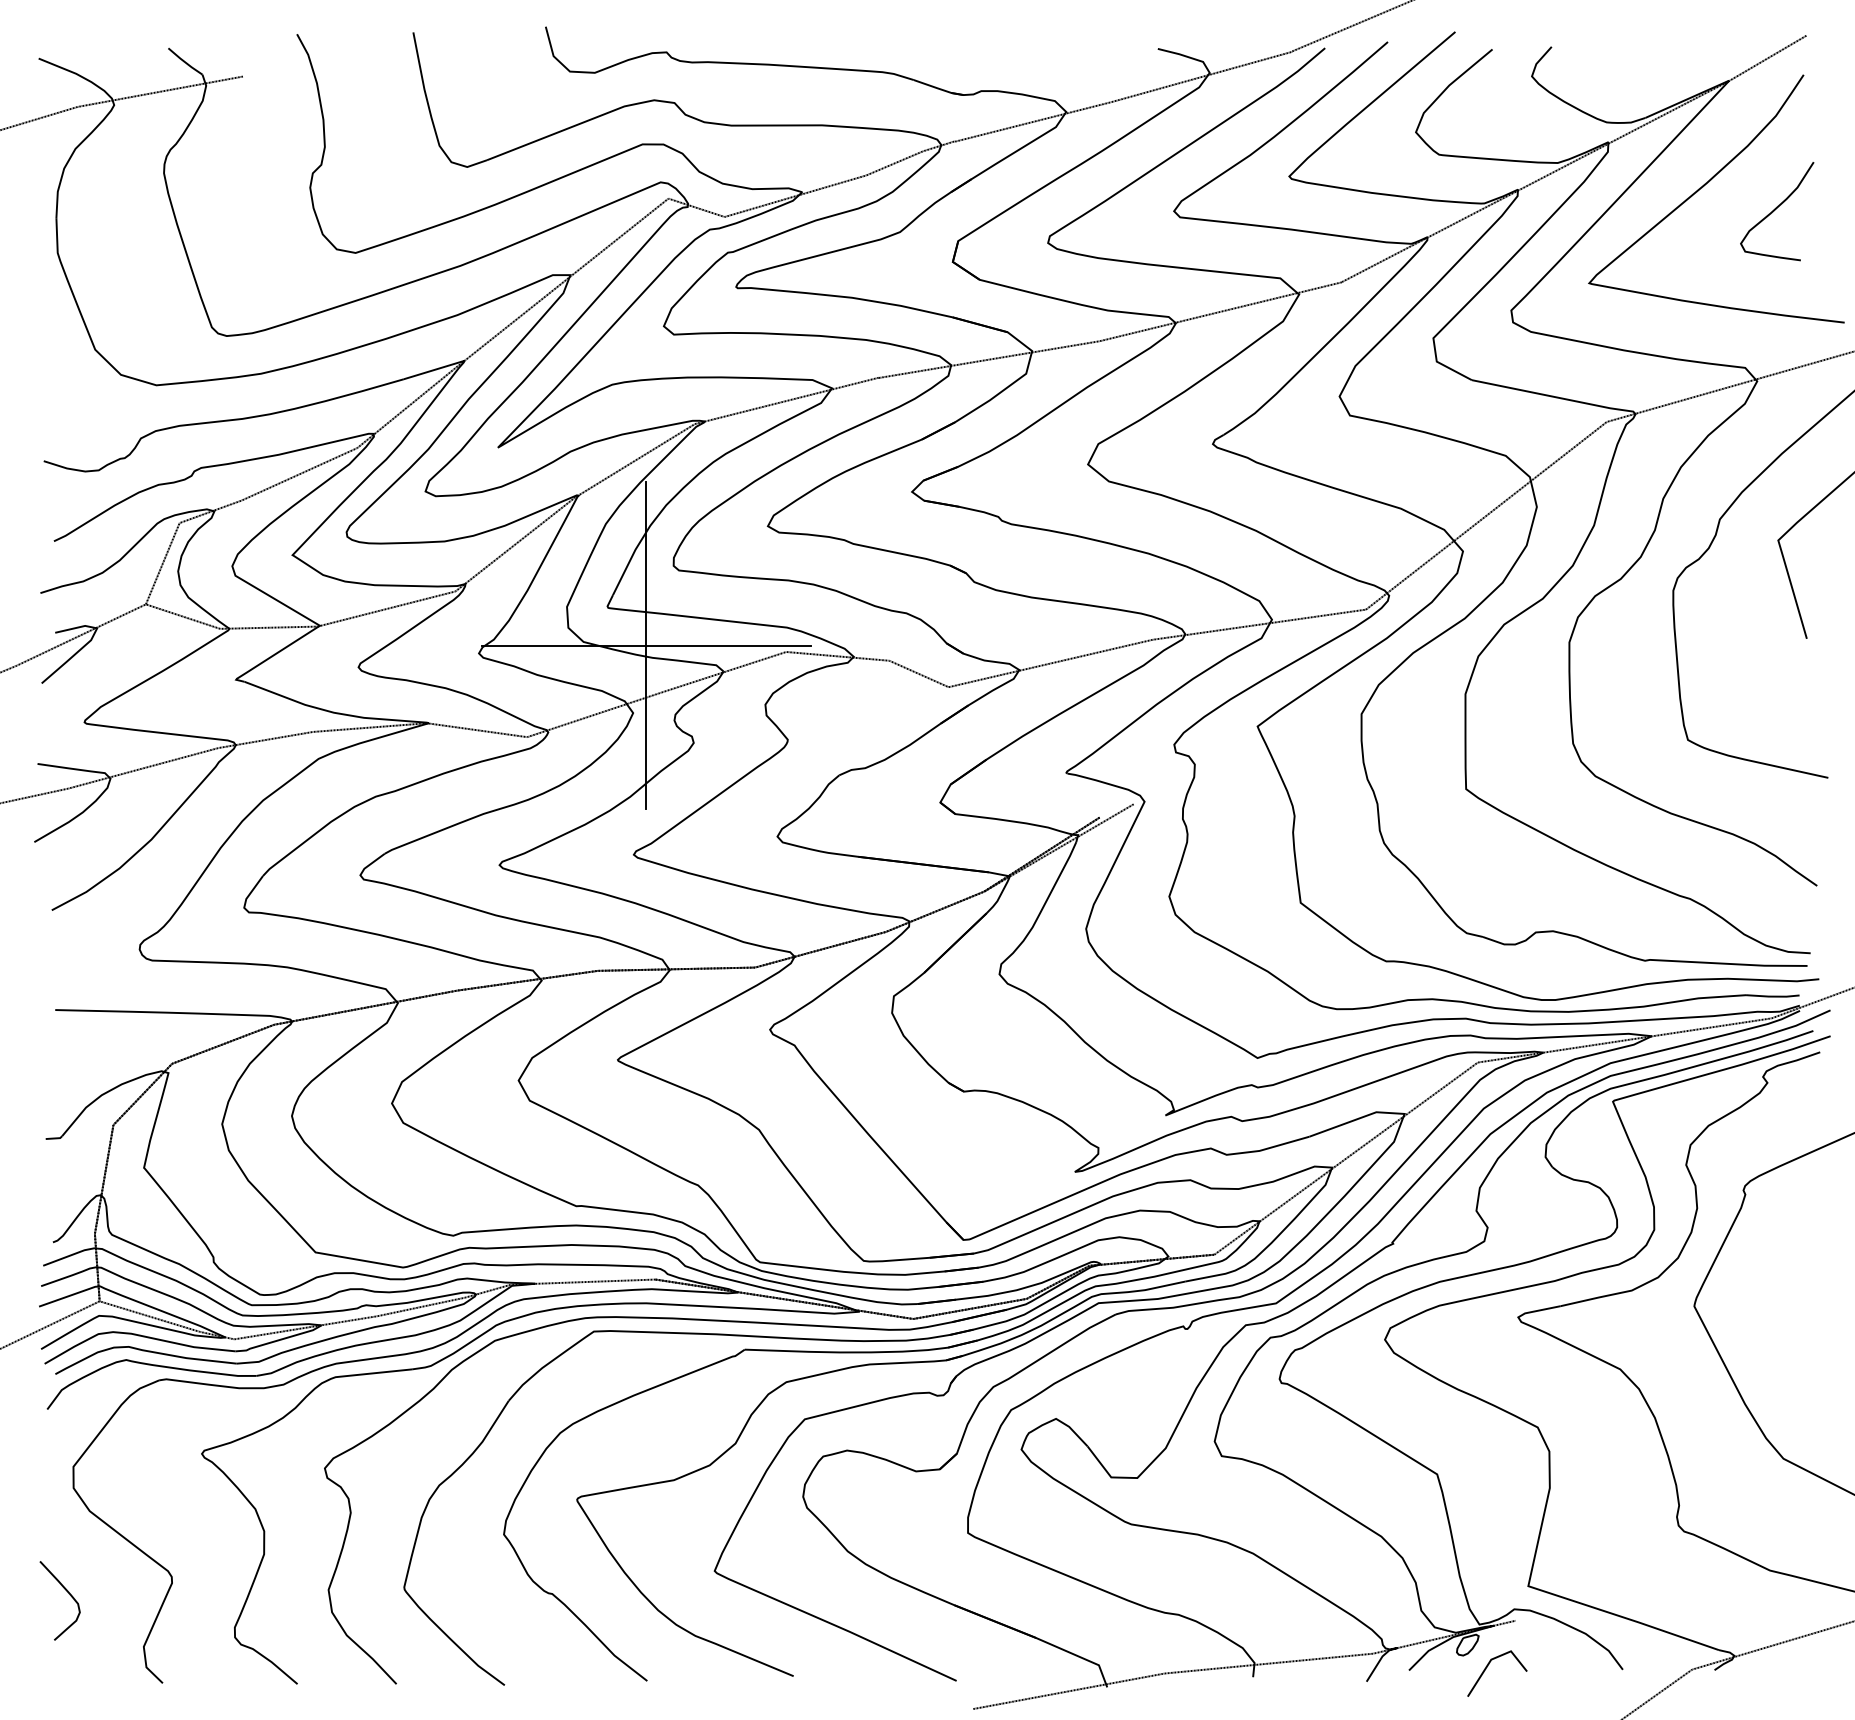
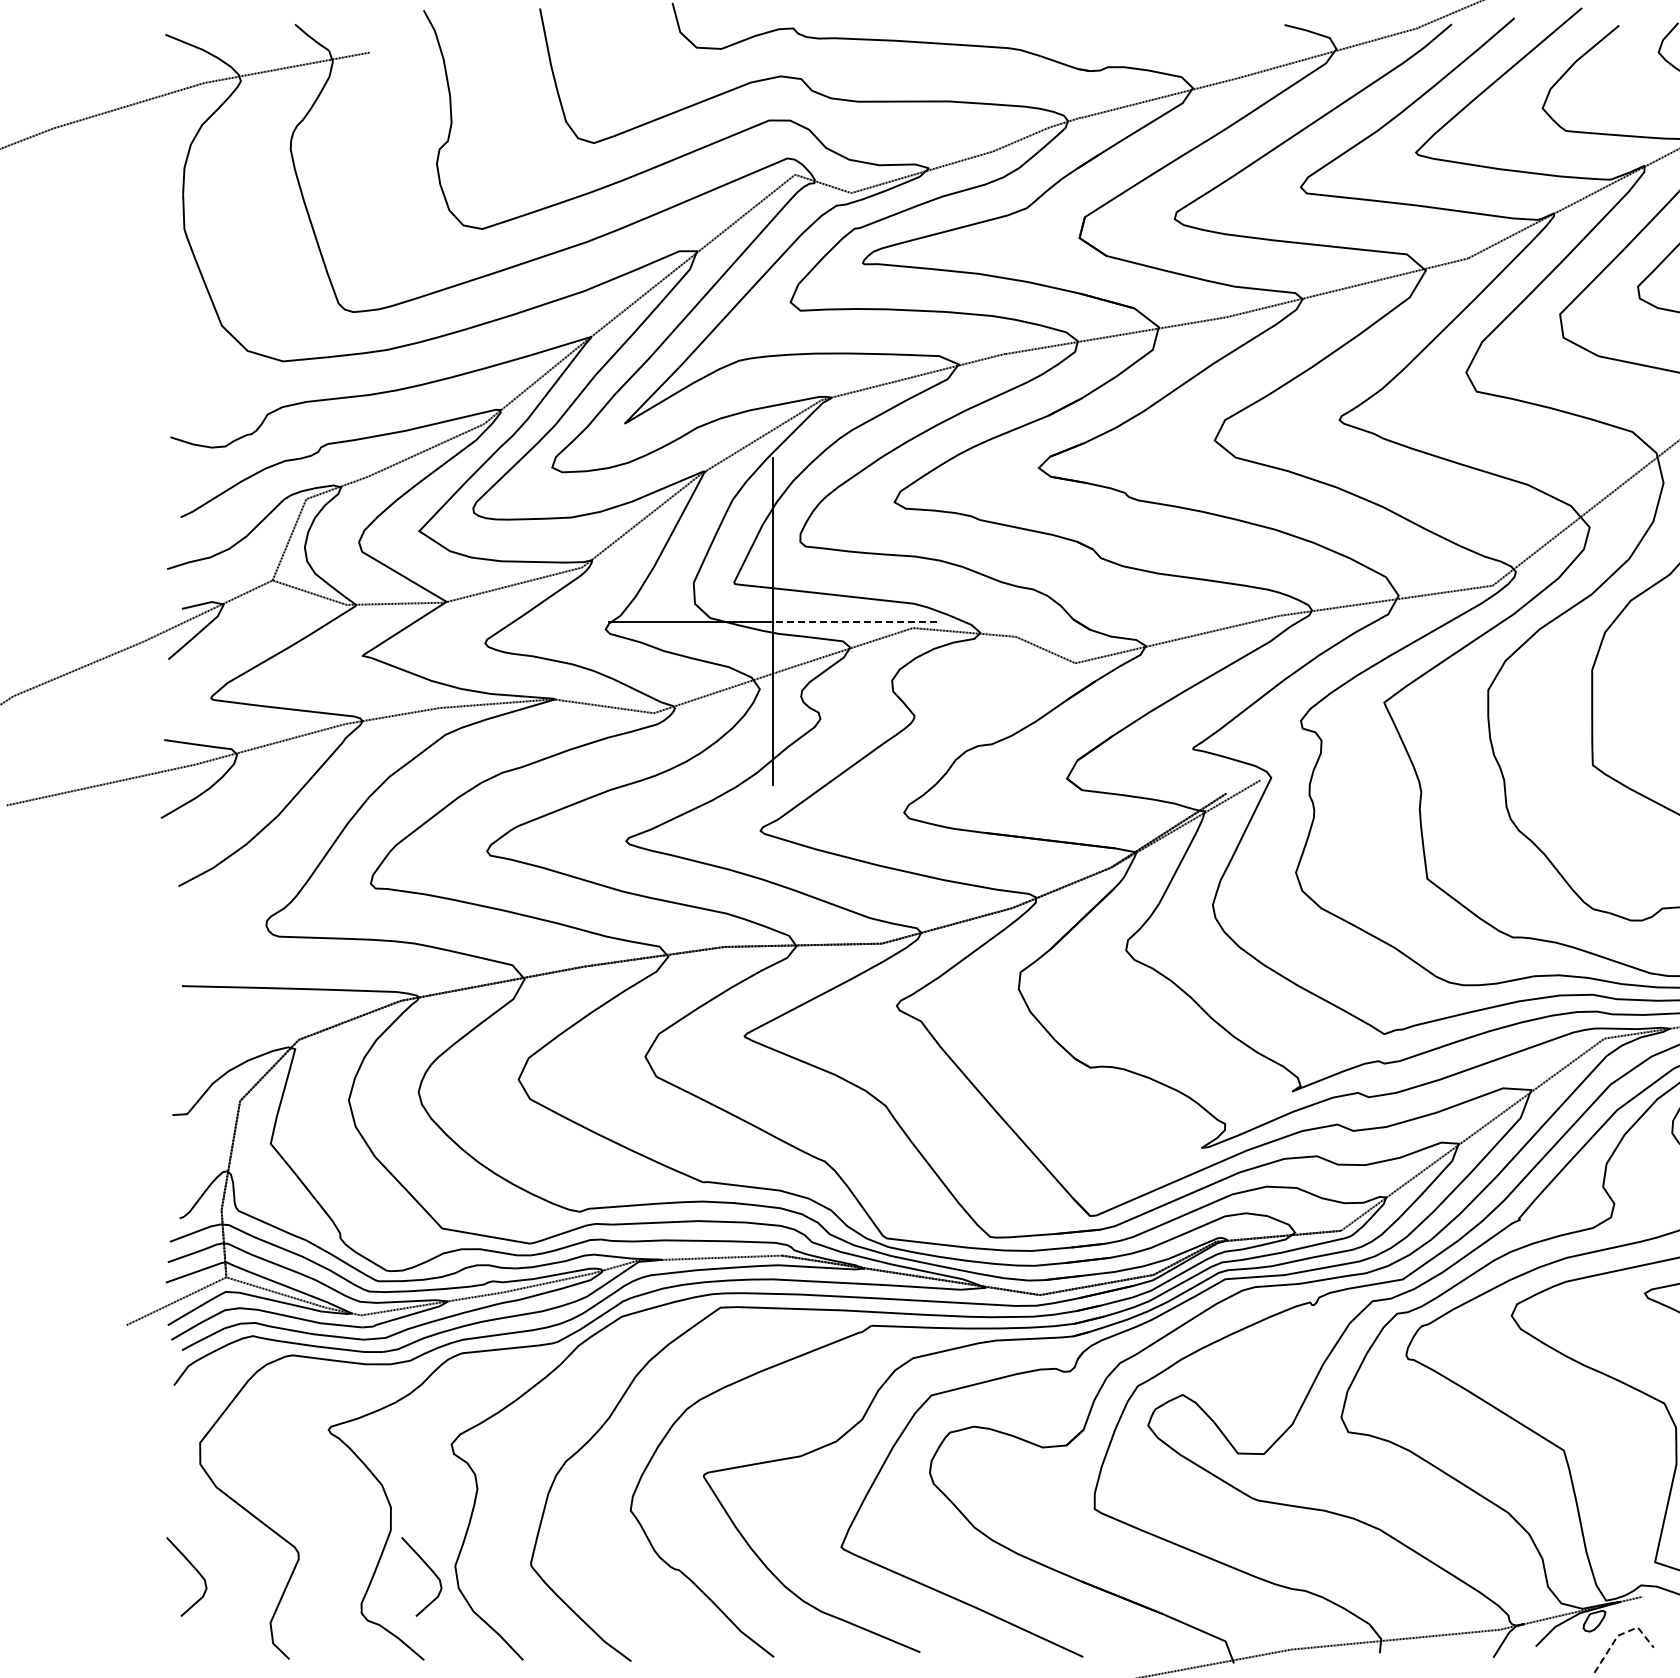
line: (728, 645) -> (855, 621), solid -> dashed
curve: (302, 1592) -> (429, 1568), added
line: (1493, 1658) -> (1620, 1634), solid -> dashed

